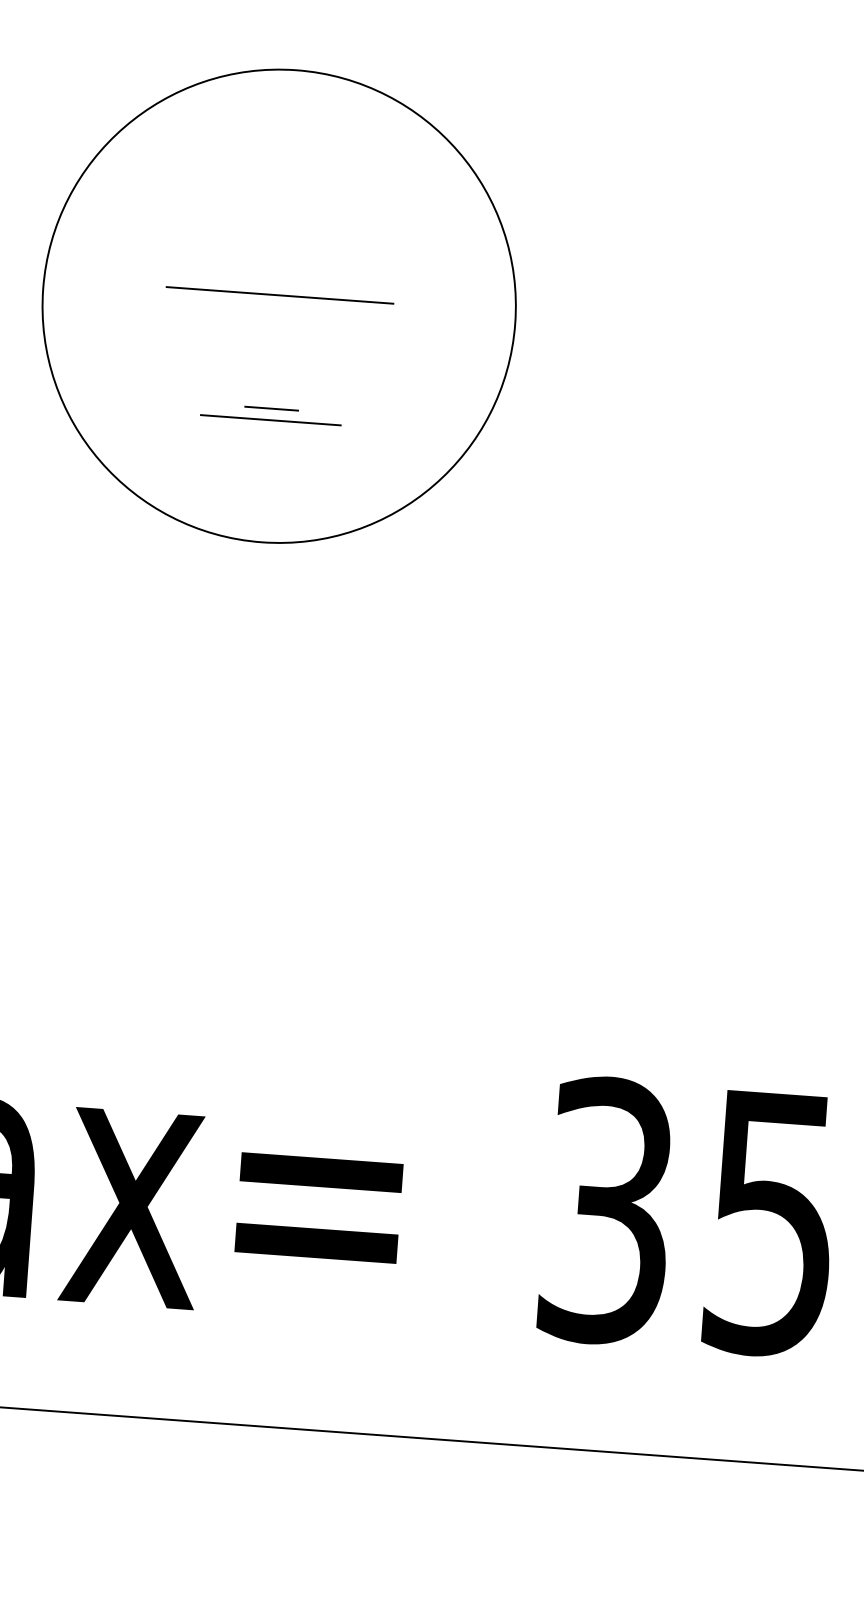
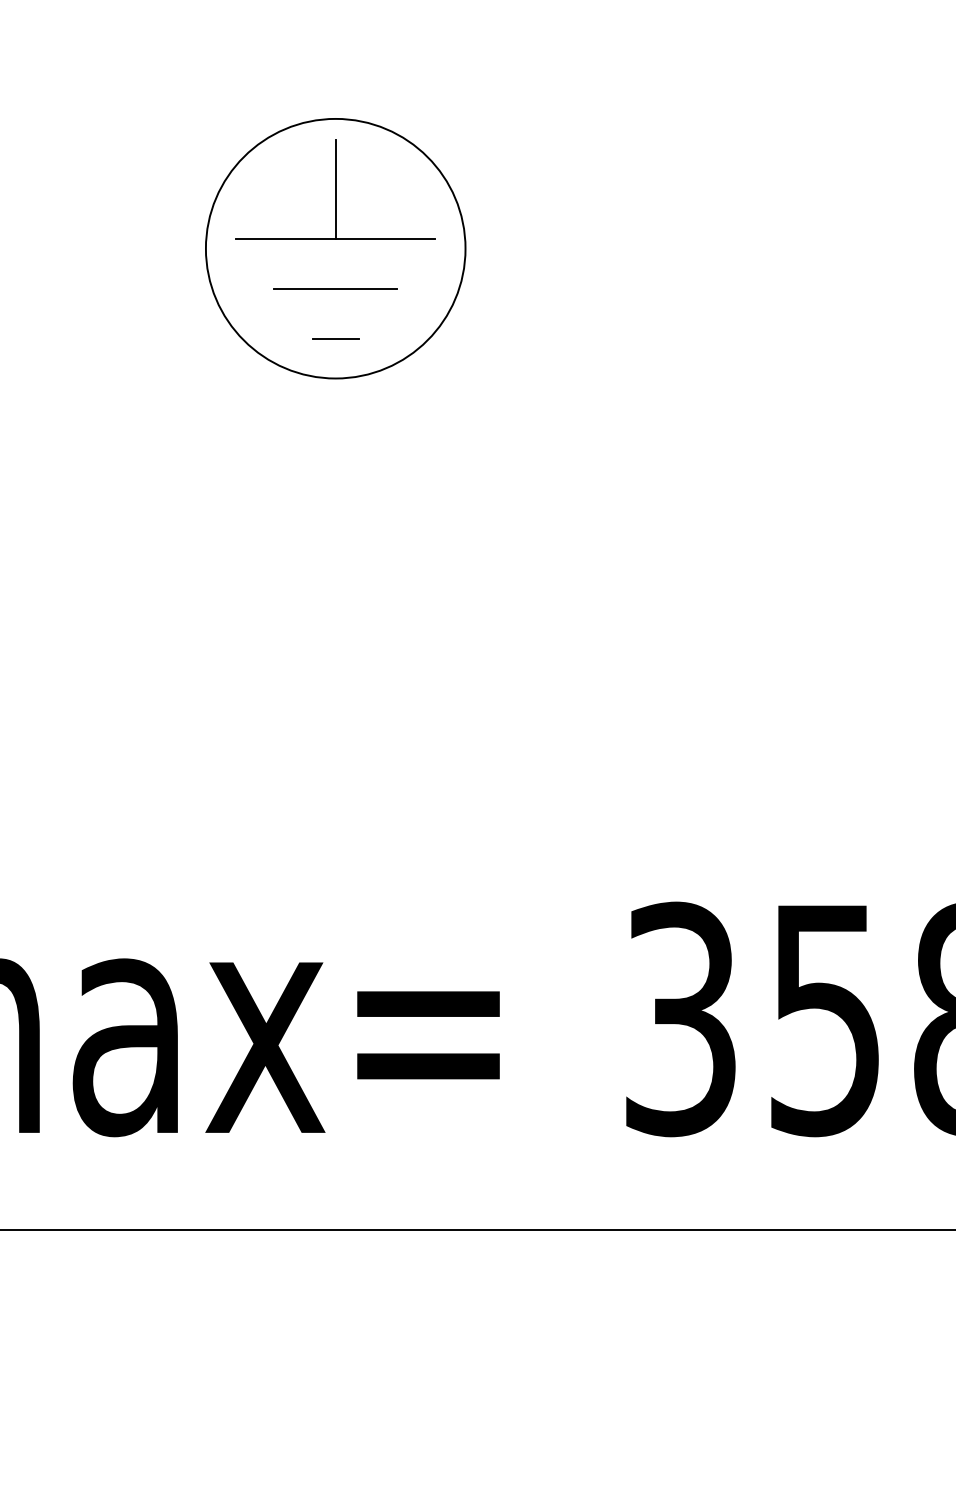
line: (283, 238) -> (335, 189), added
circle: (278, 306) -> (335, 248), size x0.62
line: (270, 419) -> (335, 288), moved

